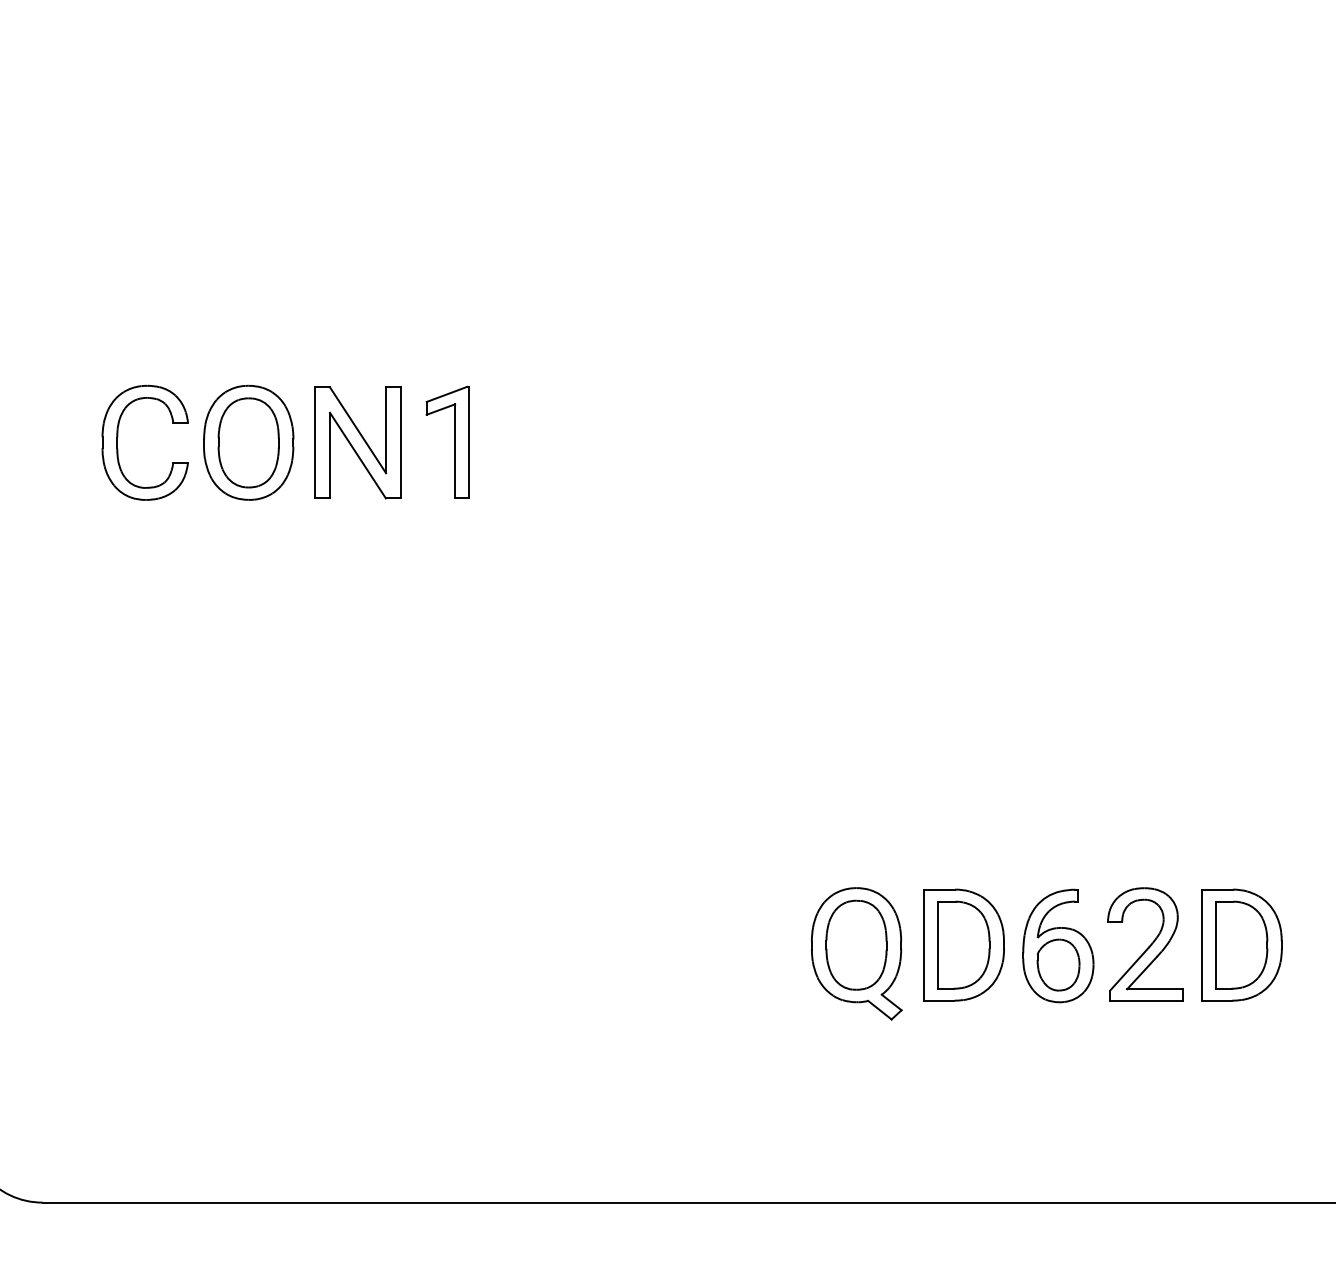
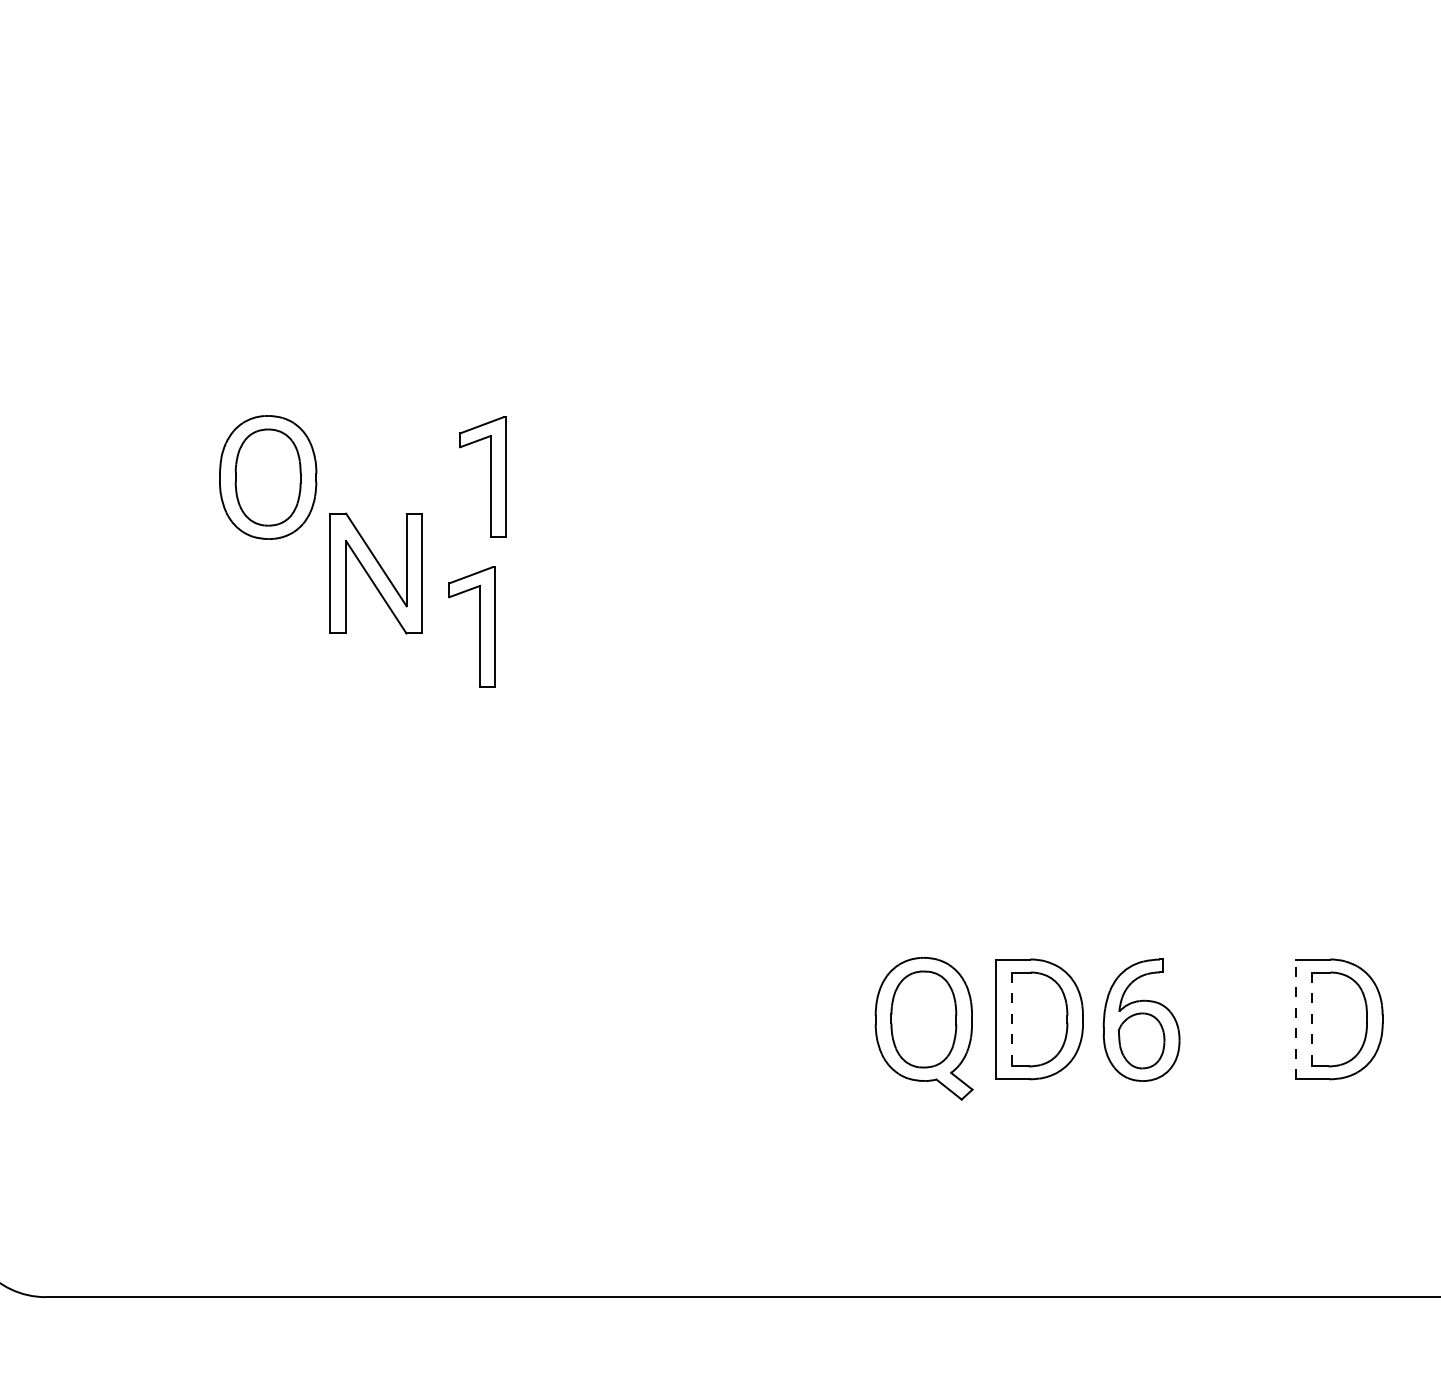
part: (118, 437) -> (127, 471), removed
part: (357, 442) -> (375, 573), moved
part: (444, 580) -> (479, 626), added
part: (1145, 944) -> (1235, 1018), removed
line: (1201, 944) -> (1296, 1018), solid -> dashed
line: (938, 945) -> (1012, 1019), solid -> dashed
line: (1216, 945) -> (1312, 1019), solid -> dashed

